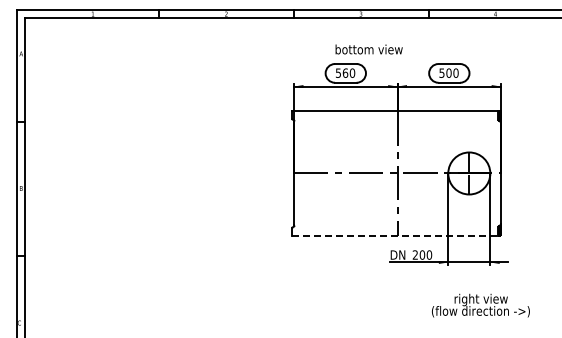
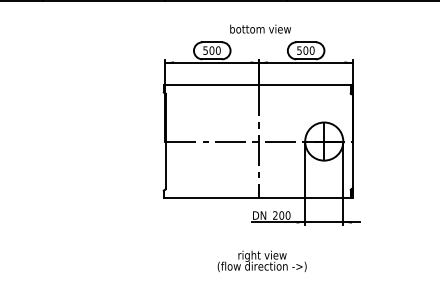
text: (368, 49) -> (260, 29), moved
text: (345, 72) -> (211, 50), 560 -> 500
line: (395, 235) -> (257, 197), dashed -> solid
text: (480, 305) -> (261, 261), moved

